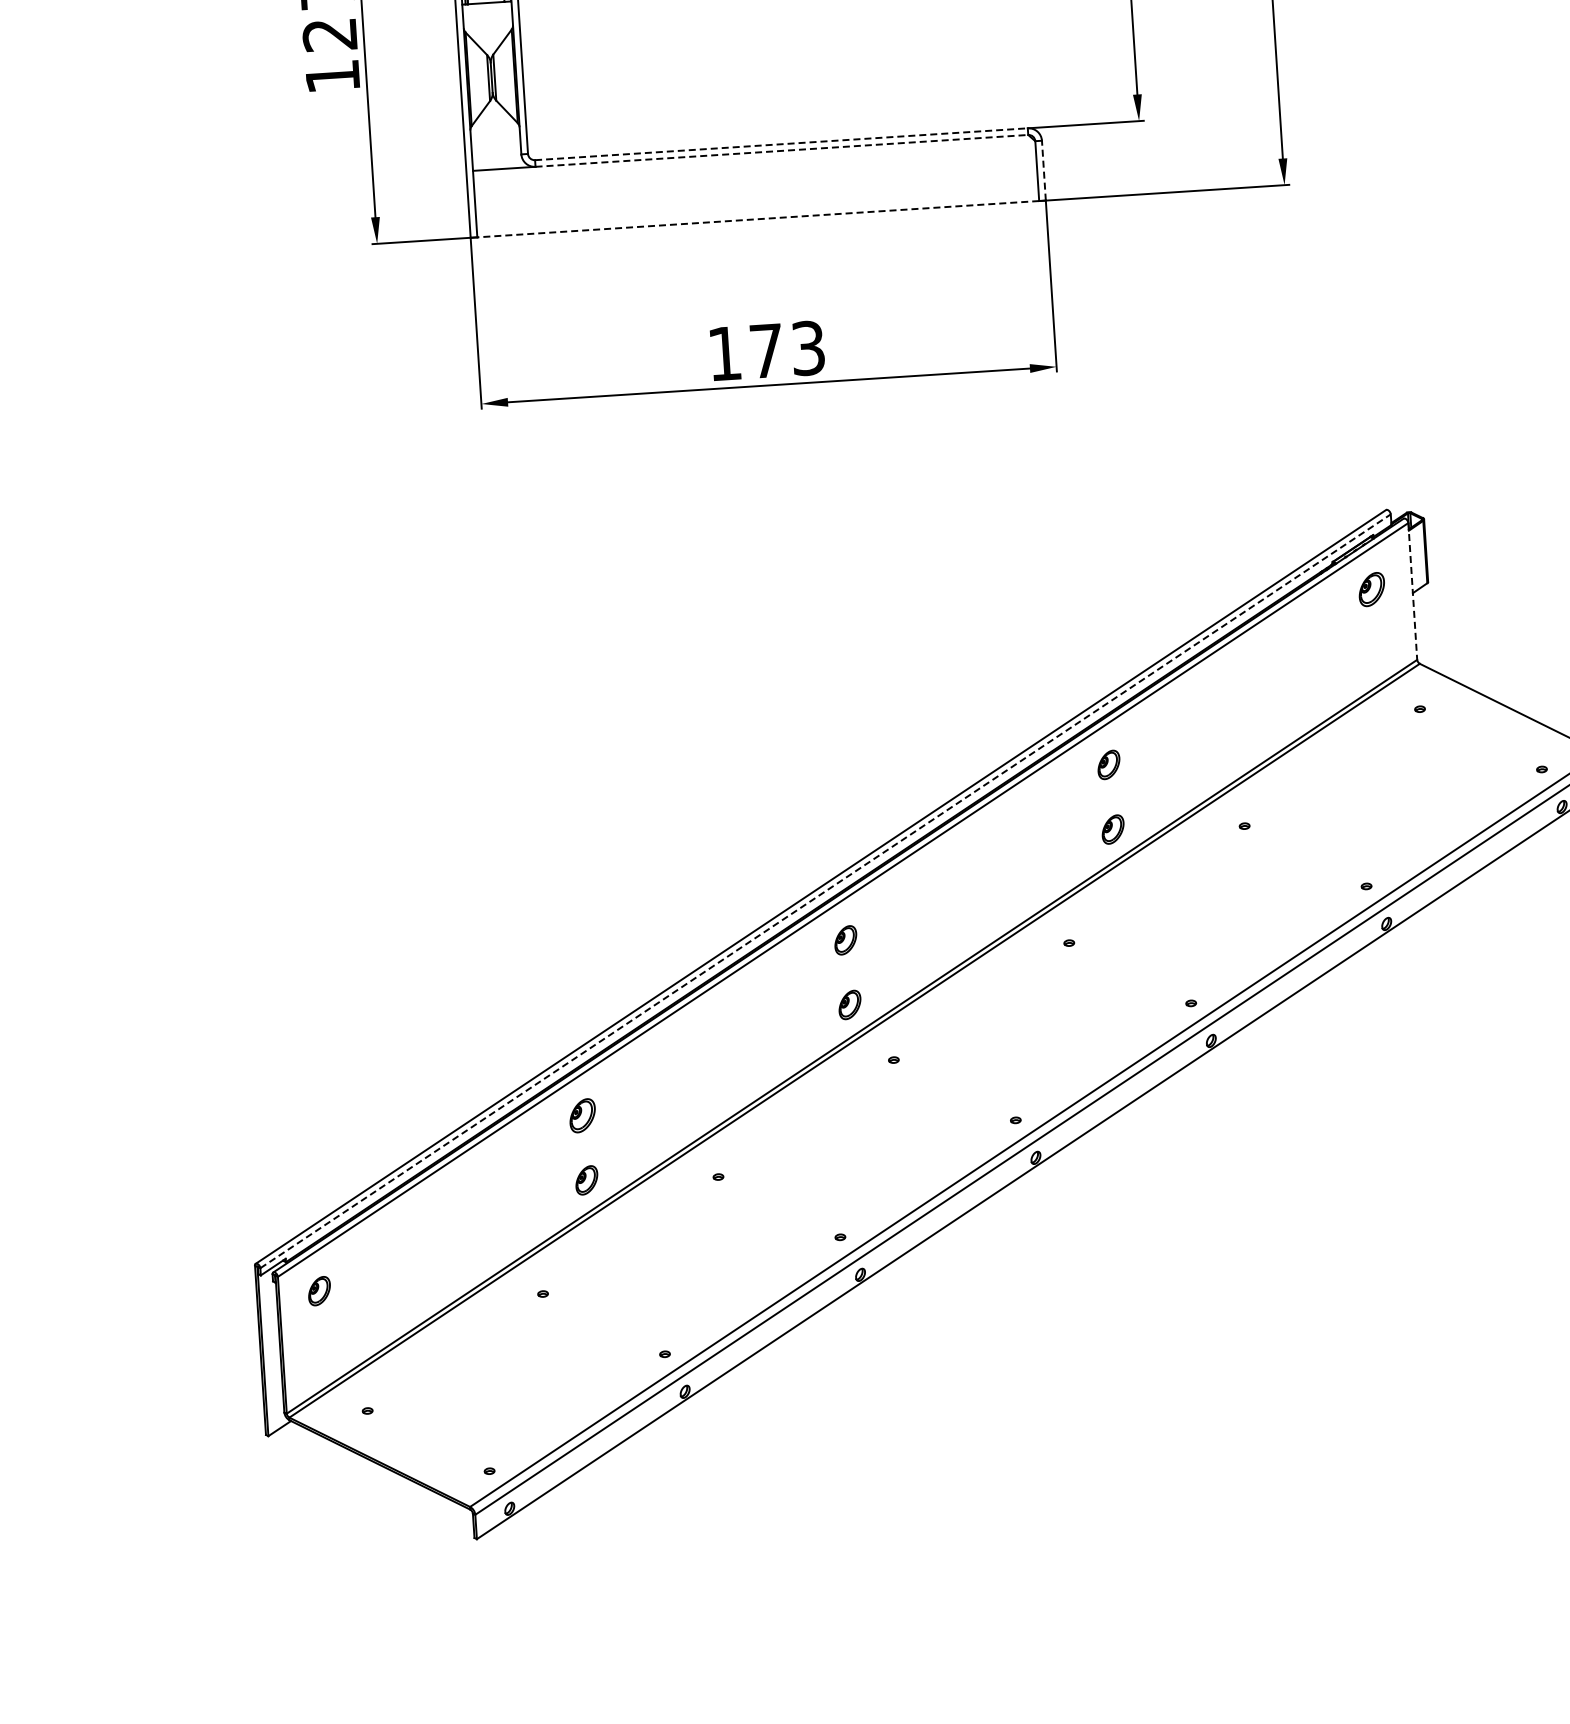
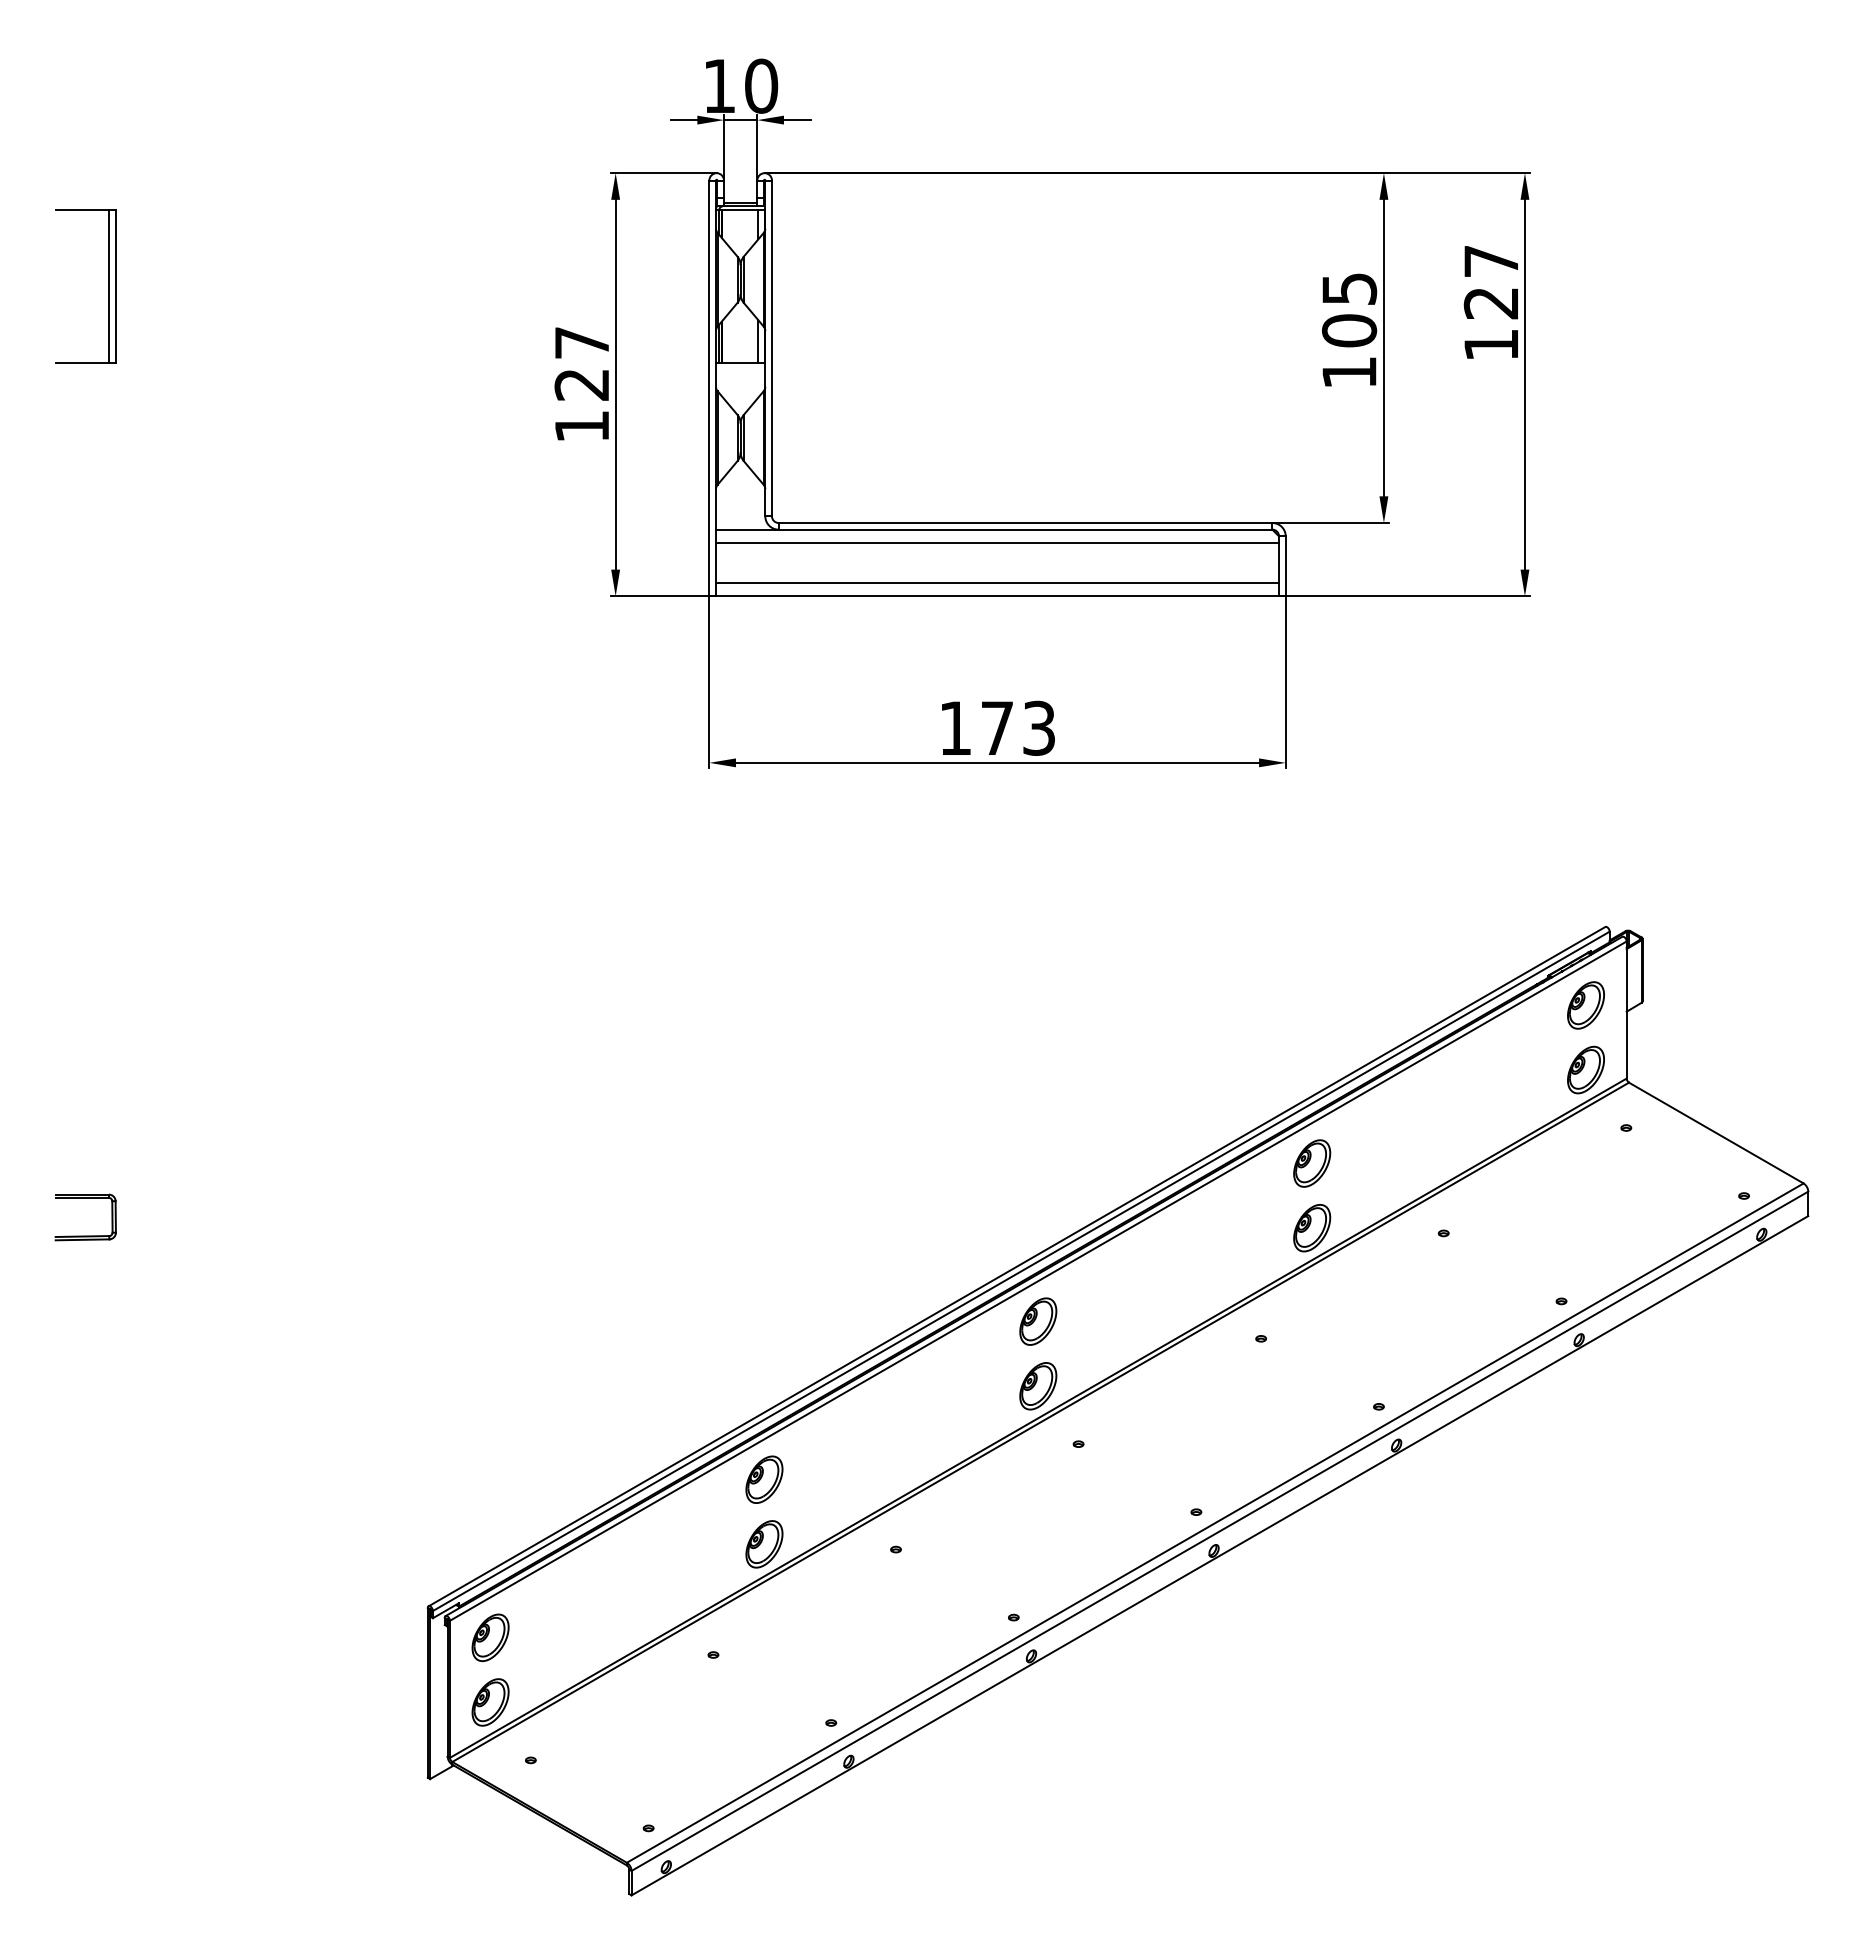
line: (781, 144) -> (1025, 523), dashed -> solid
line: (781, 150) -> (1025, 529), dashed -> solid
line: (754, 165) -> (997, 542), added
line: (1043, 170) -> (1285, 566), dashed -> solid
line: (757, 205) -> (997, 582), added
line: (758, 219) -> (997, 596), dashed -> solid
part: (1371, 589) -> (1585, 1005), size x1.43
line: (1412, 591) -> (1626, 1010), dashed -> solid
part: (1375, 653) -> (1585, 1069), added
part: (1109, 764) -> (1312, 1163), size x1.67
part: (1113, 829) -> (1312, 1228), size x1.67
line: (825, 891) -> (1021, 1271), dashed -> solid
part: (845, 940) -> (1038, 1321), size x1.67
part: (850, 1005) -> (1038, 1386), size x1.67
part: (582, 1115) -> (764, 1479), size x1.43
part: (586, 1180) -> (764, 1544), size x1.67
part: (319, 1290) -> (490, 1637), size x1.67
part: (323, 1355) -> (490, 1702), added

